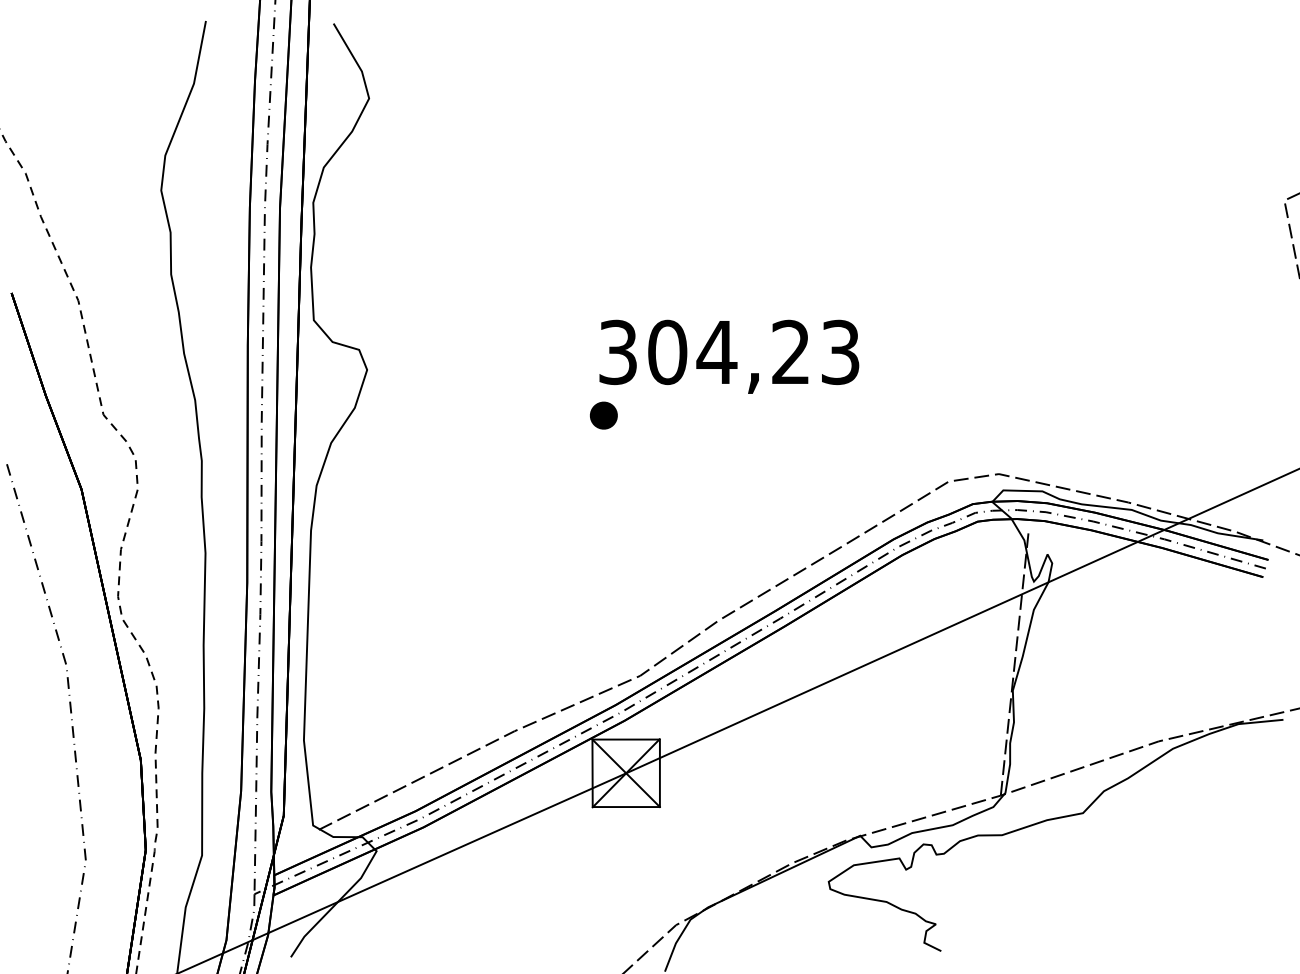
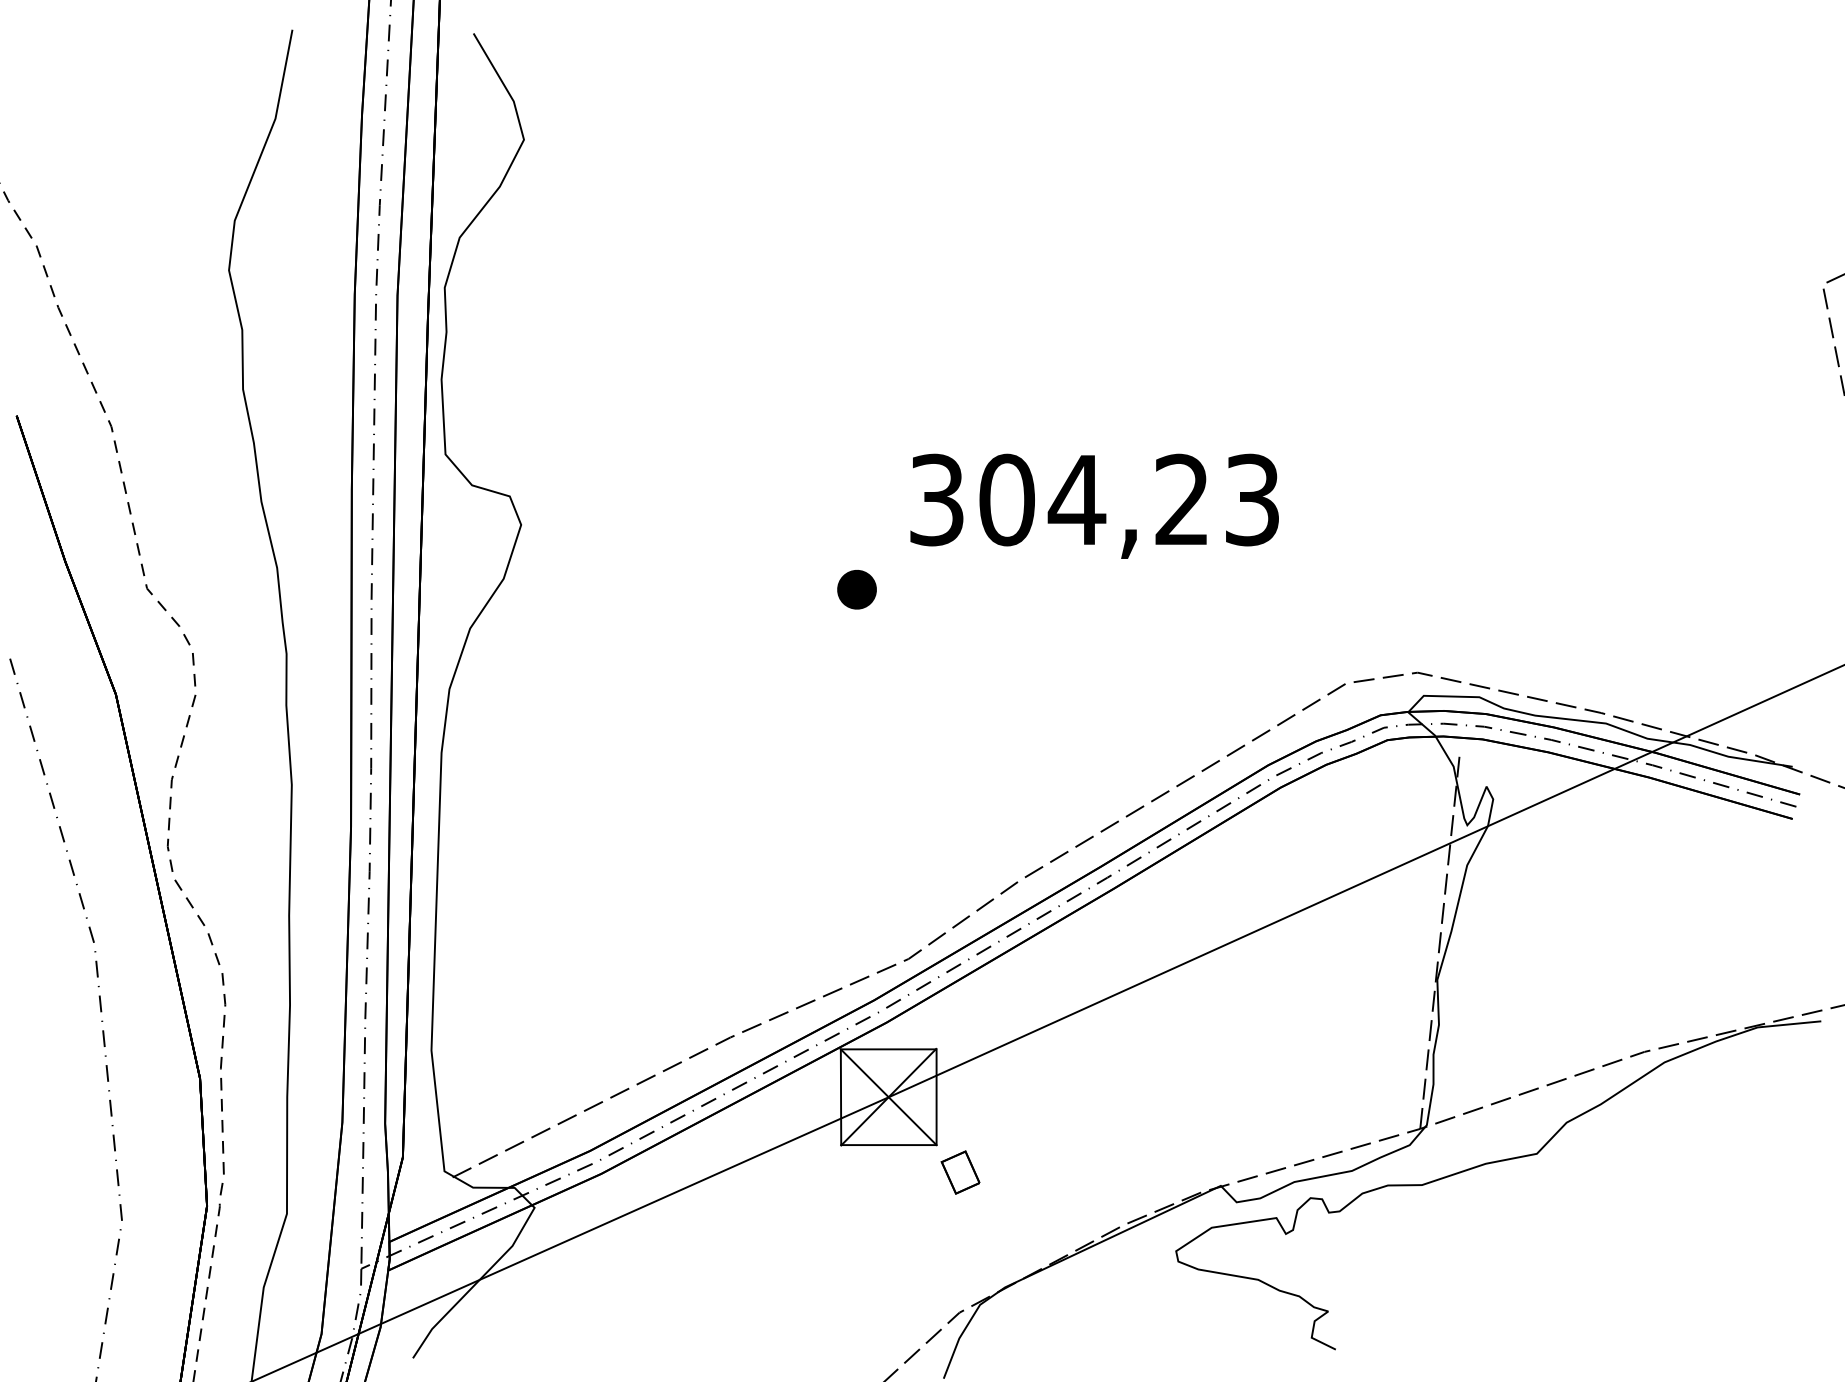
text: (729, 356) -> (1094, 505), moved
part: (676, 826) -> (960, 1172), added

